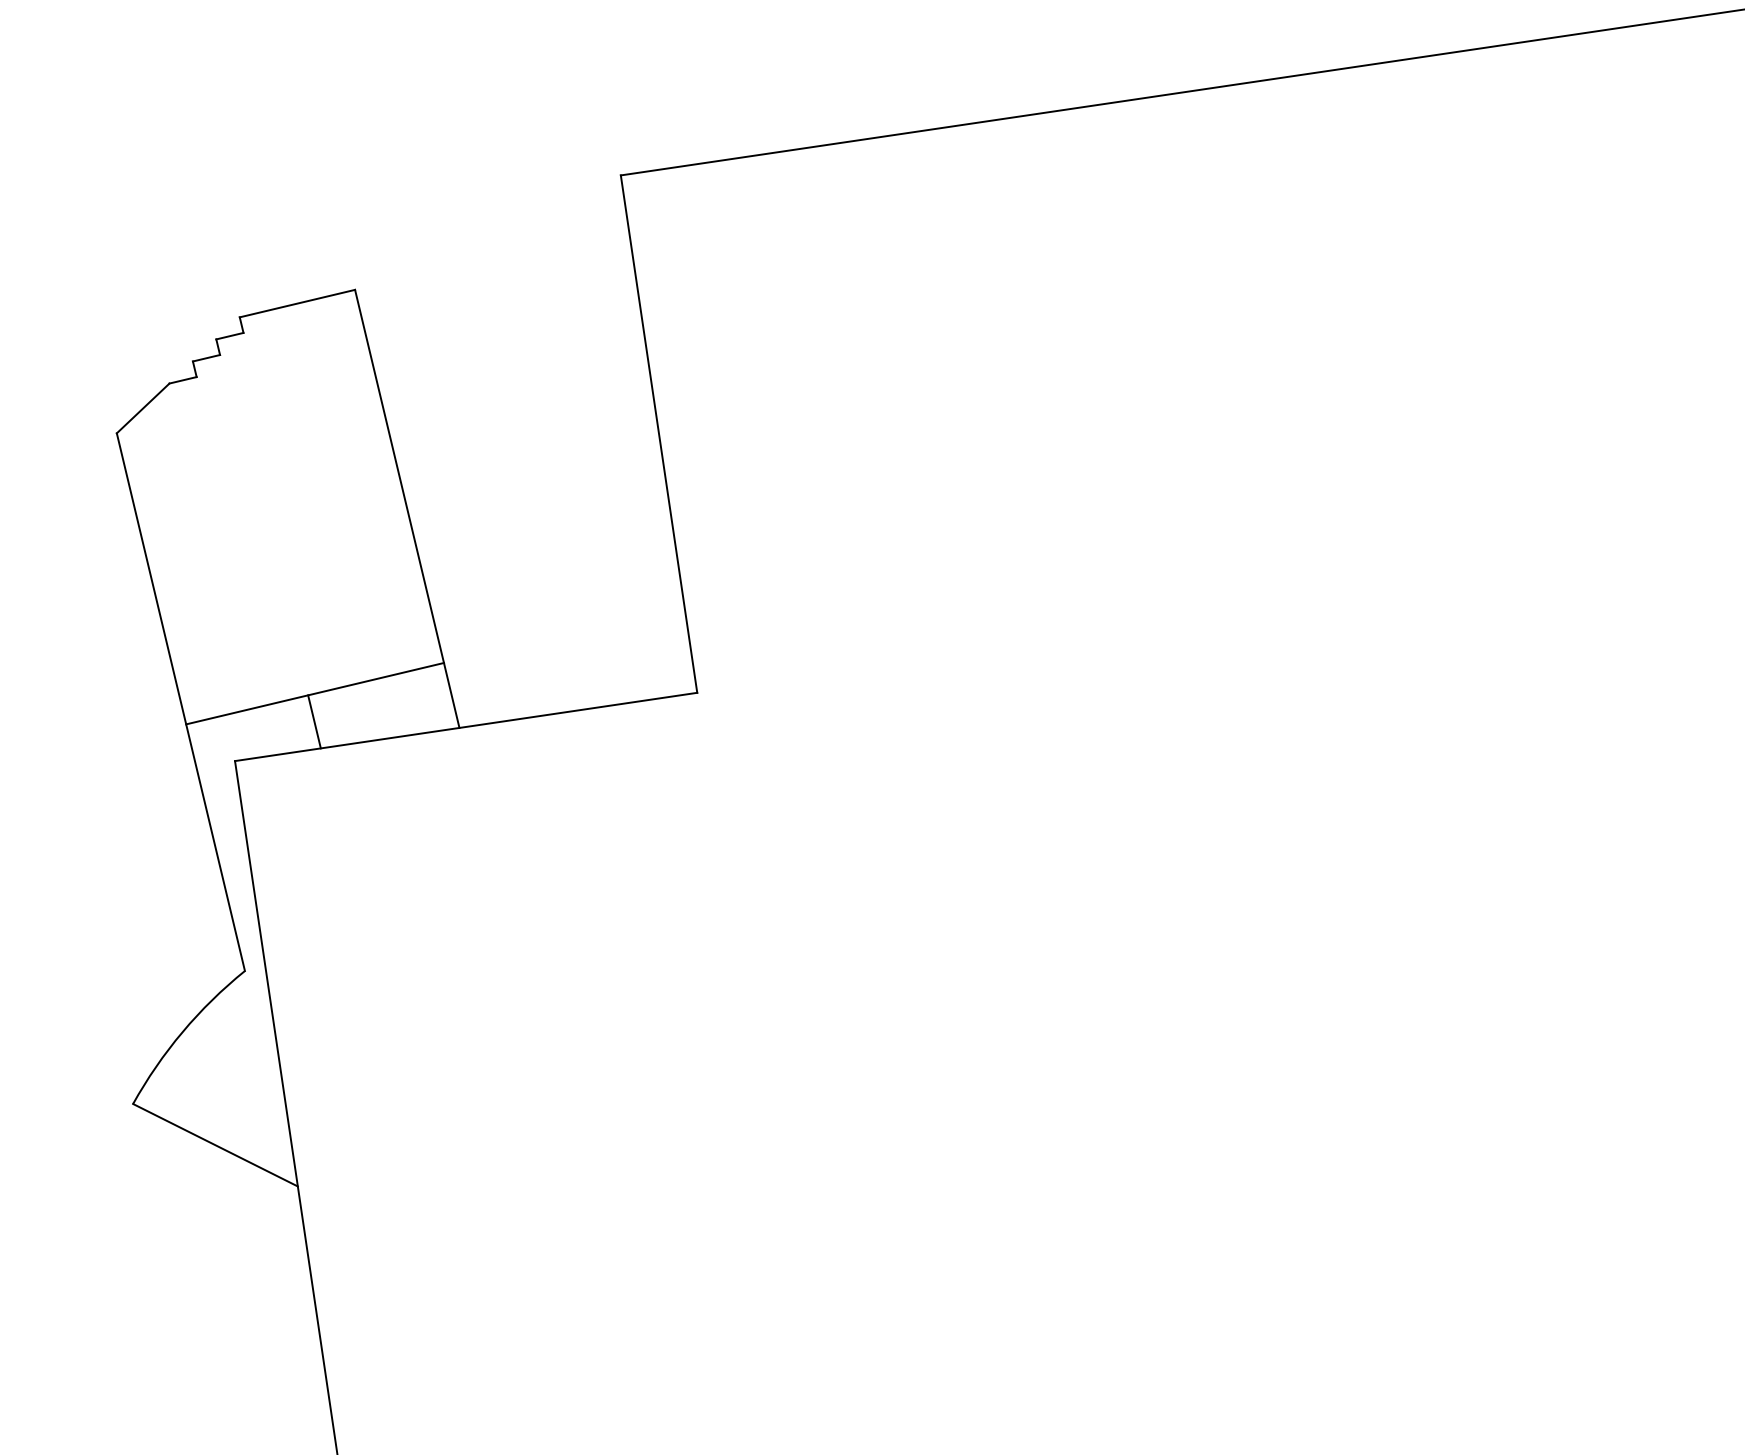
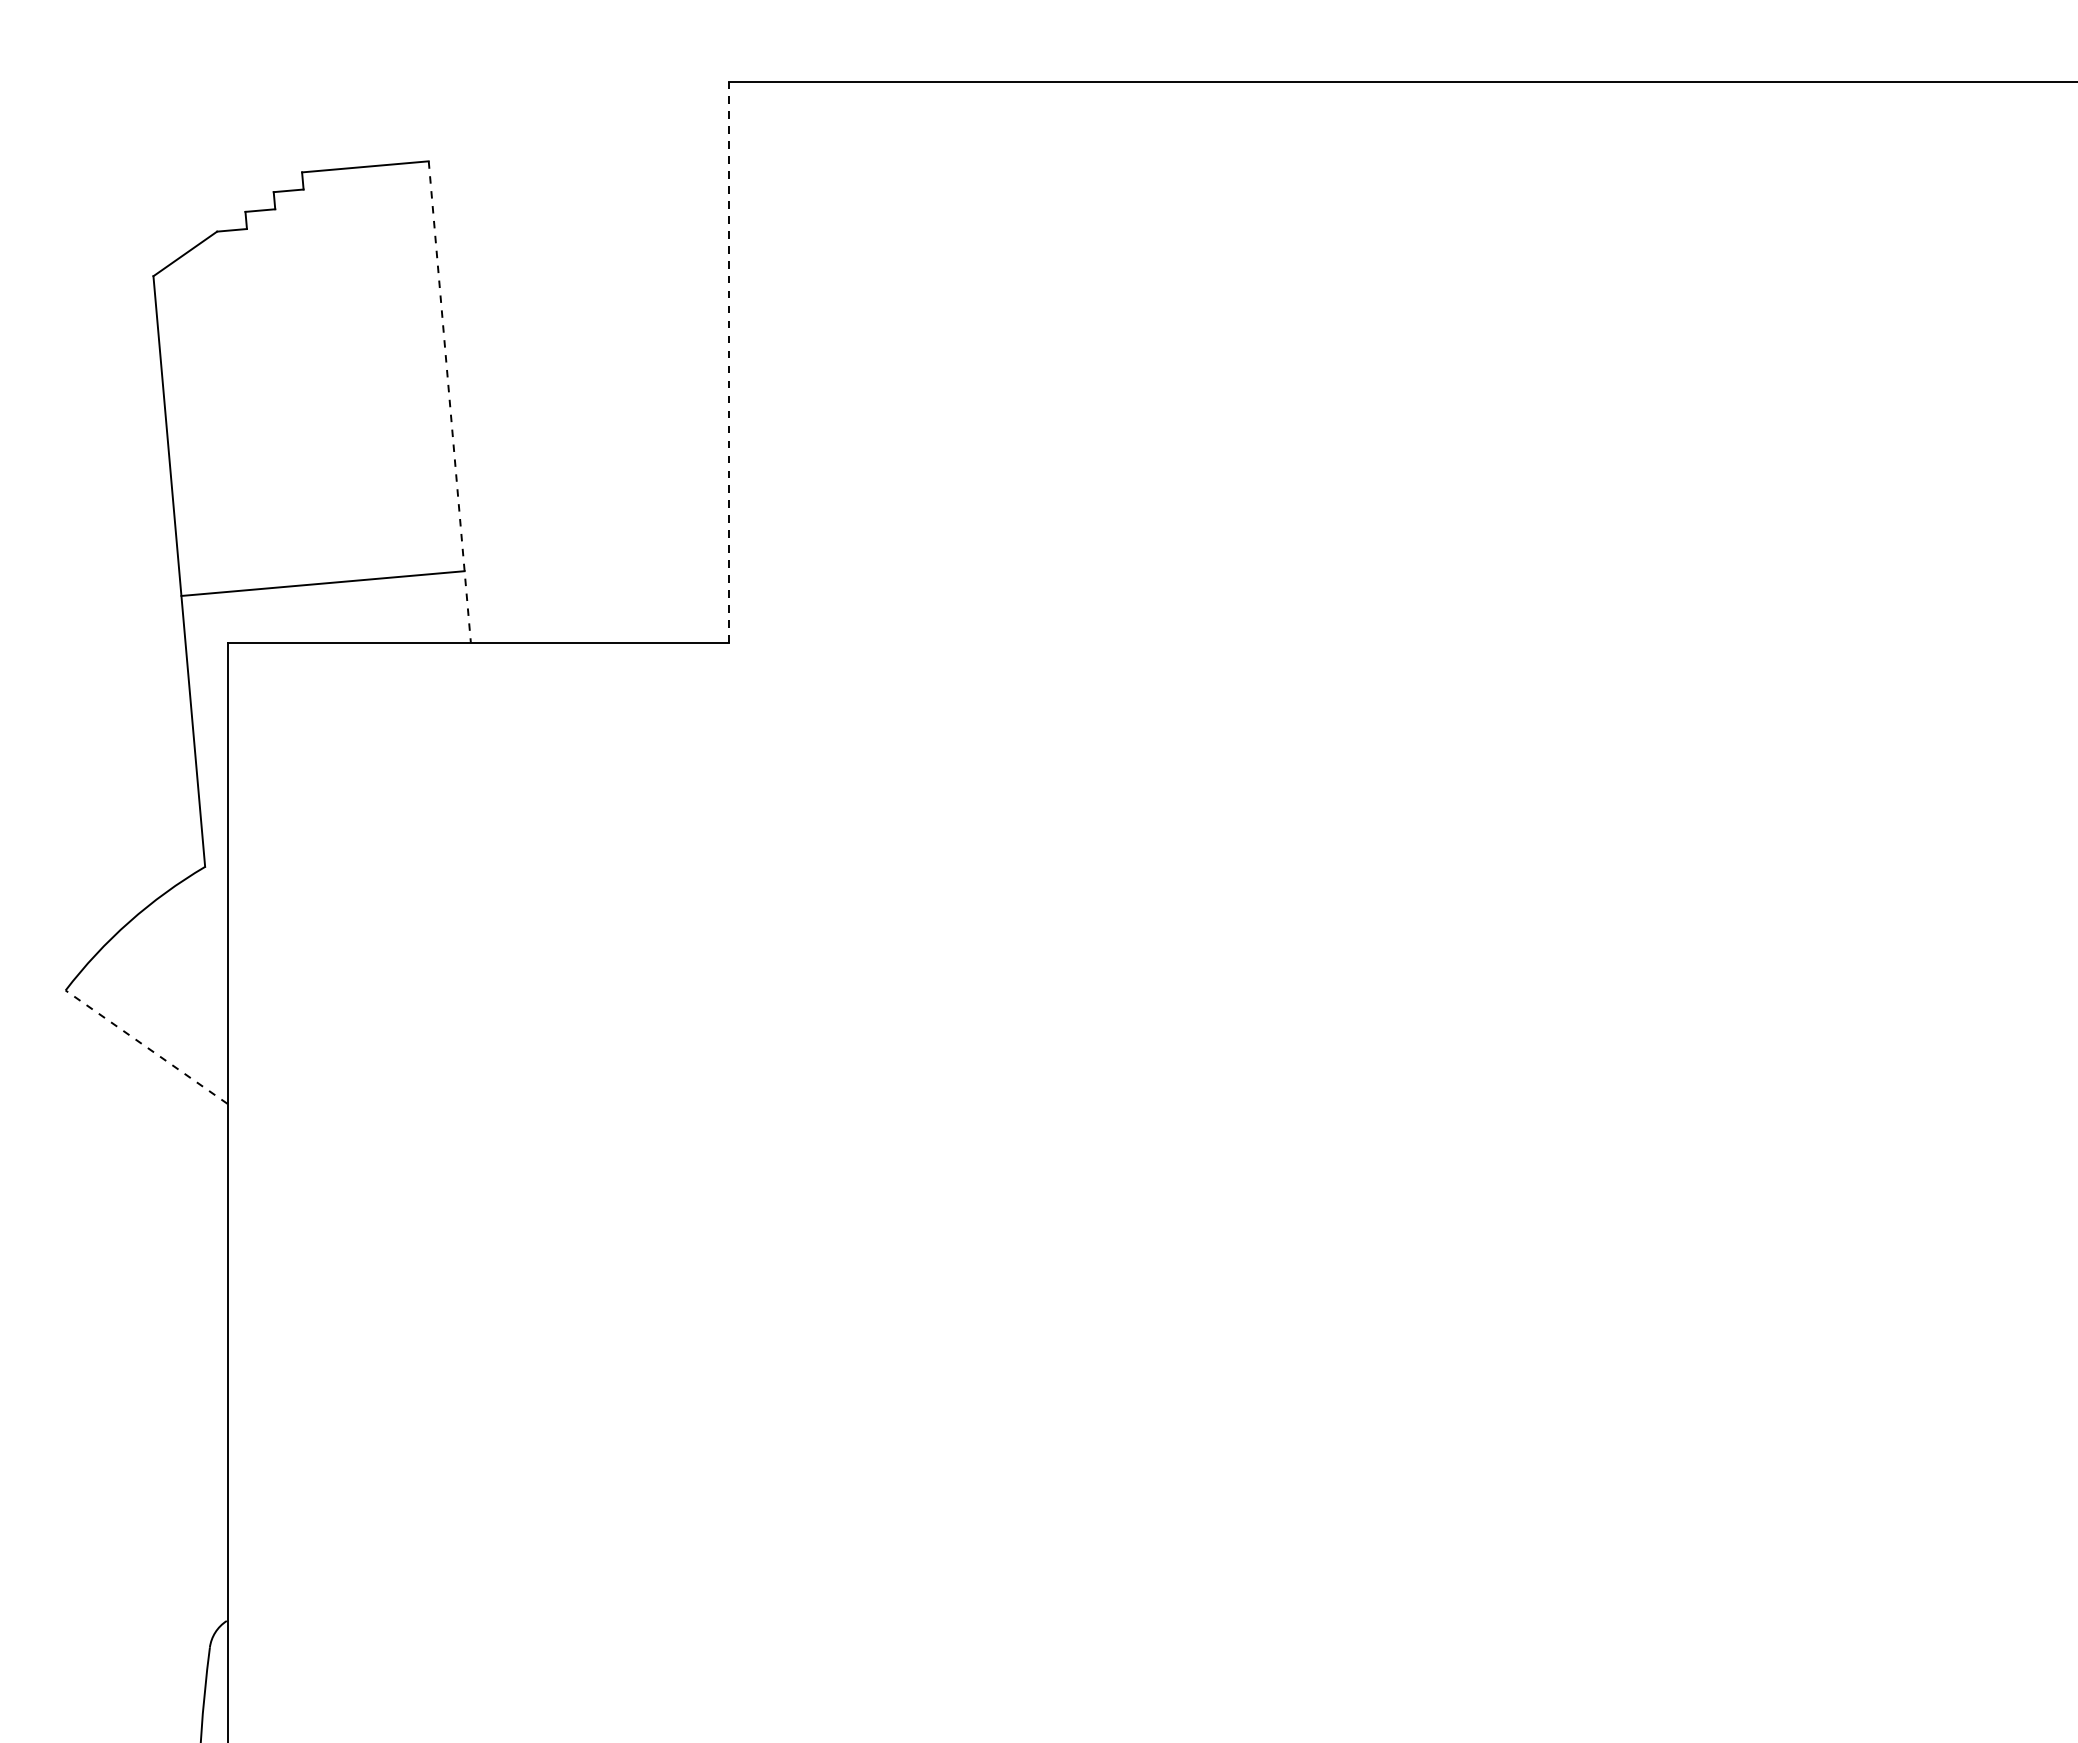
line: (658, 434) -> (728, 362), solid -> dashed
line: (406, 508) -> (449, 401), solid -> dashed
line: (314, 722) -> (317, 613), removed
line: (215, 1145) -> (146, 1047), solid -> dashed

